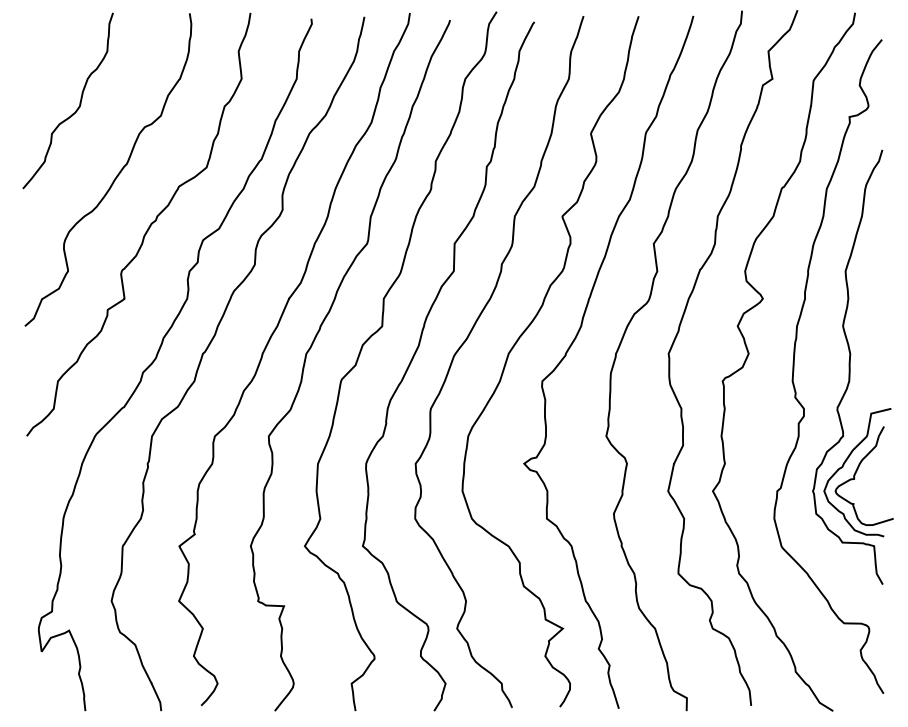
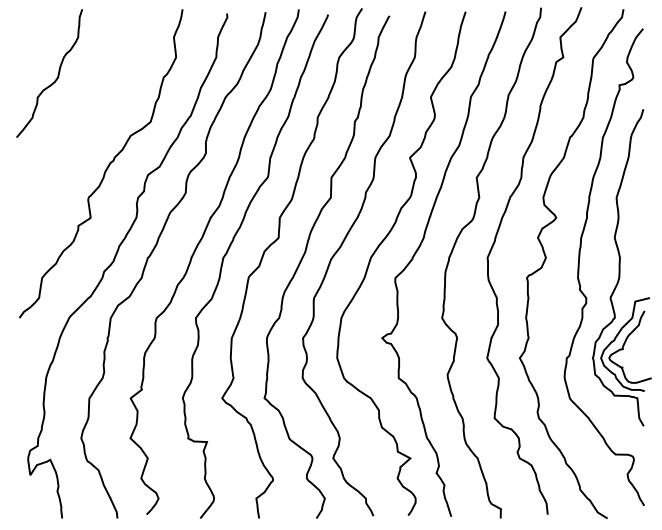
curve: (117, 173) -> (85, 126), removed

